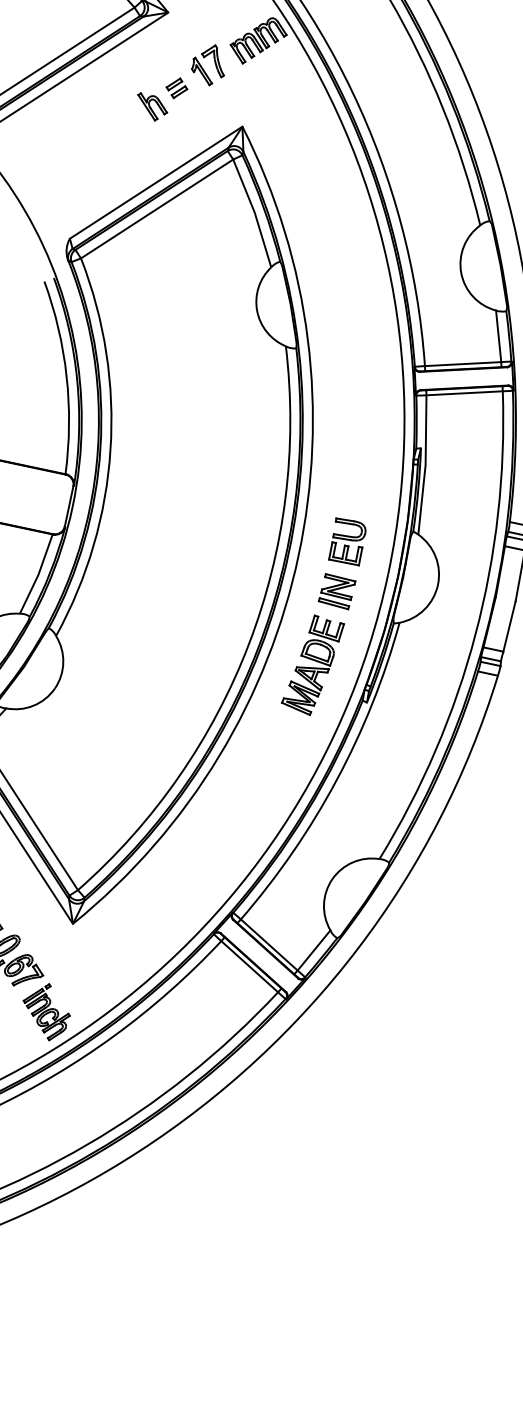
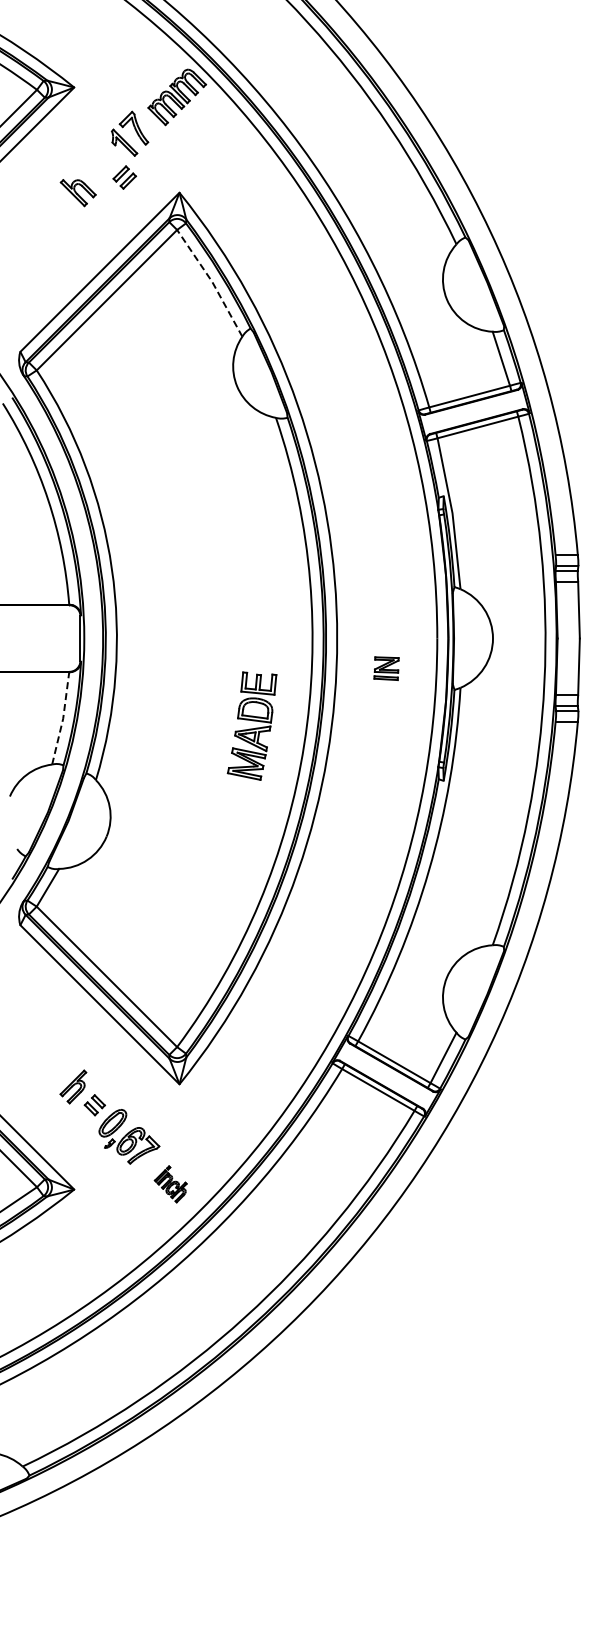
part: (176, 88) -> (124, 177), moved
line: (255, 212) -> (212, 281), solid -> dashed
part: (347, 541) -> (386, 612), removed
line: (38, 574) -> (63, 718), solid -> dashed
part: (337, 591) -> (386, 668), size x0.7
part: (312, 664) -> (251, 725), moved
part: (45, 1011) -> (170, 1184), size x0.6

